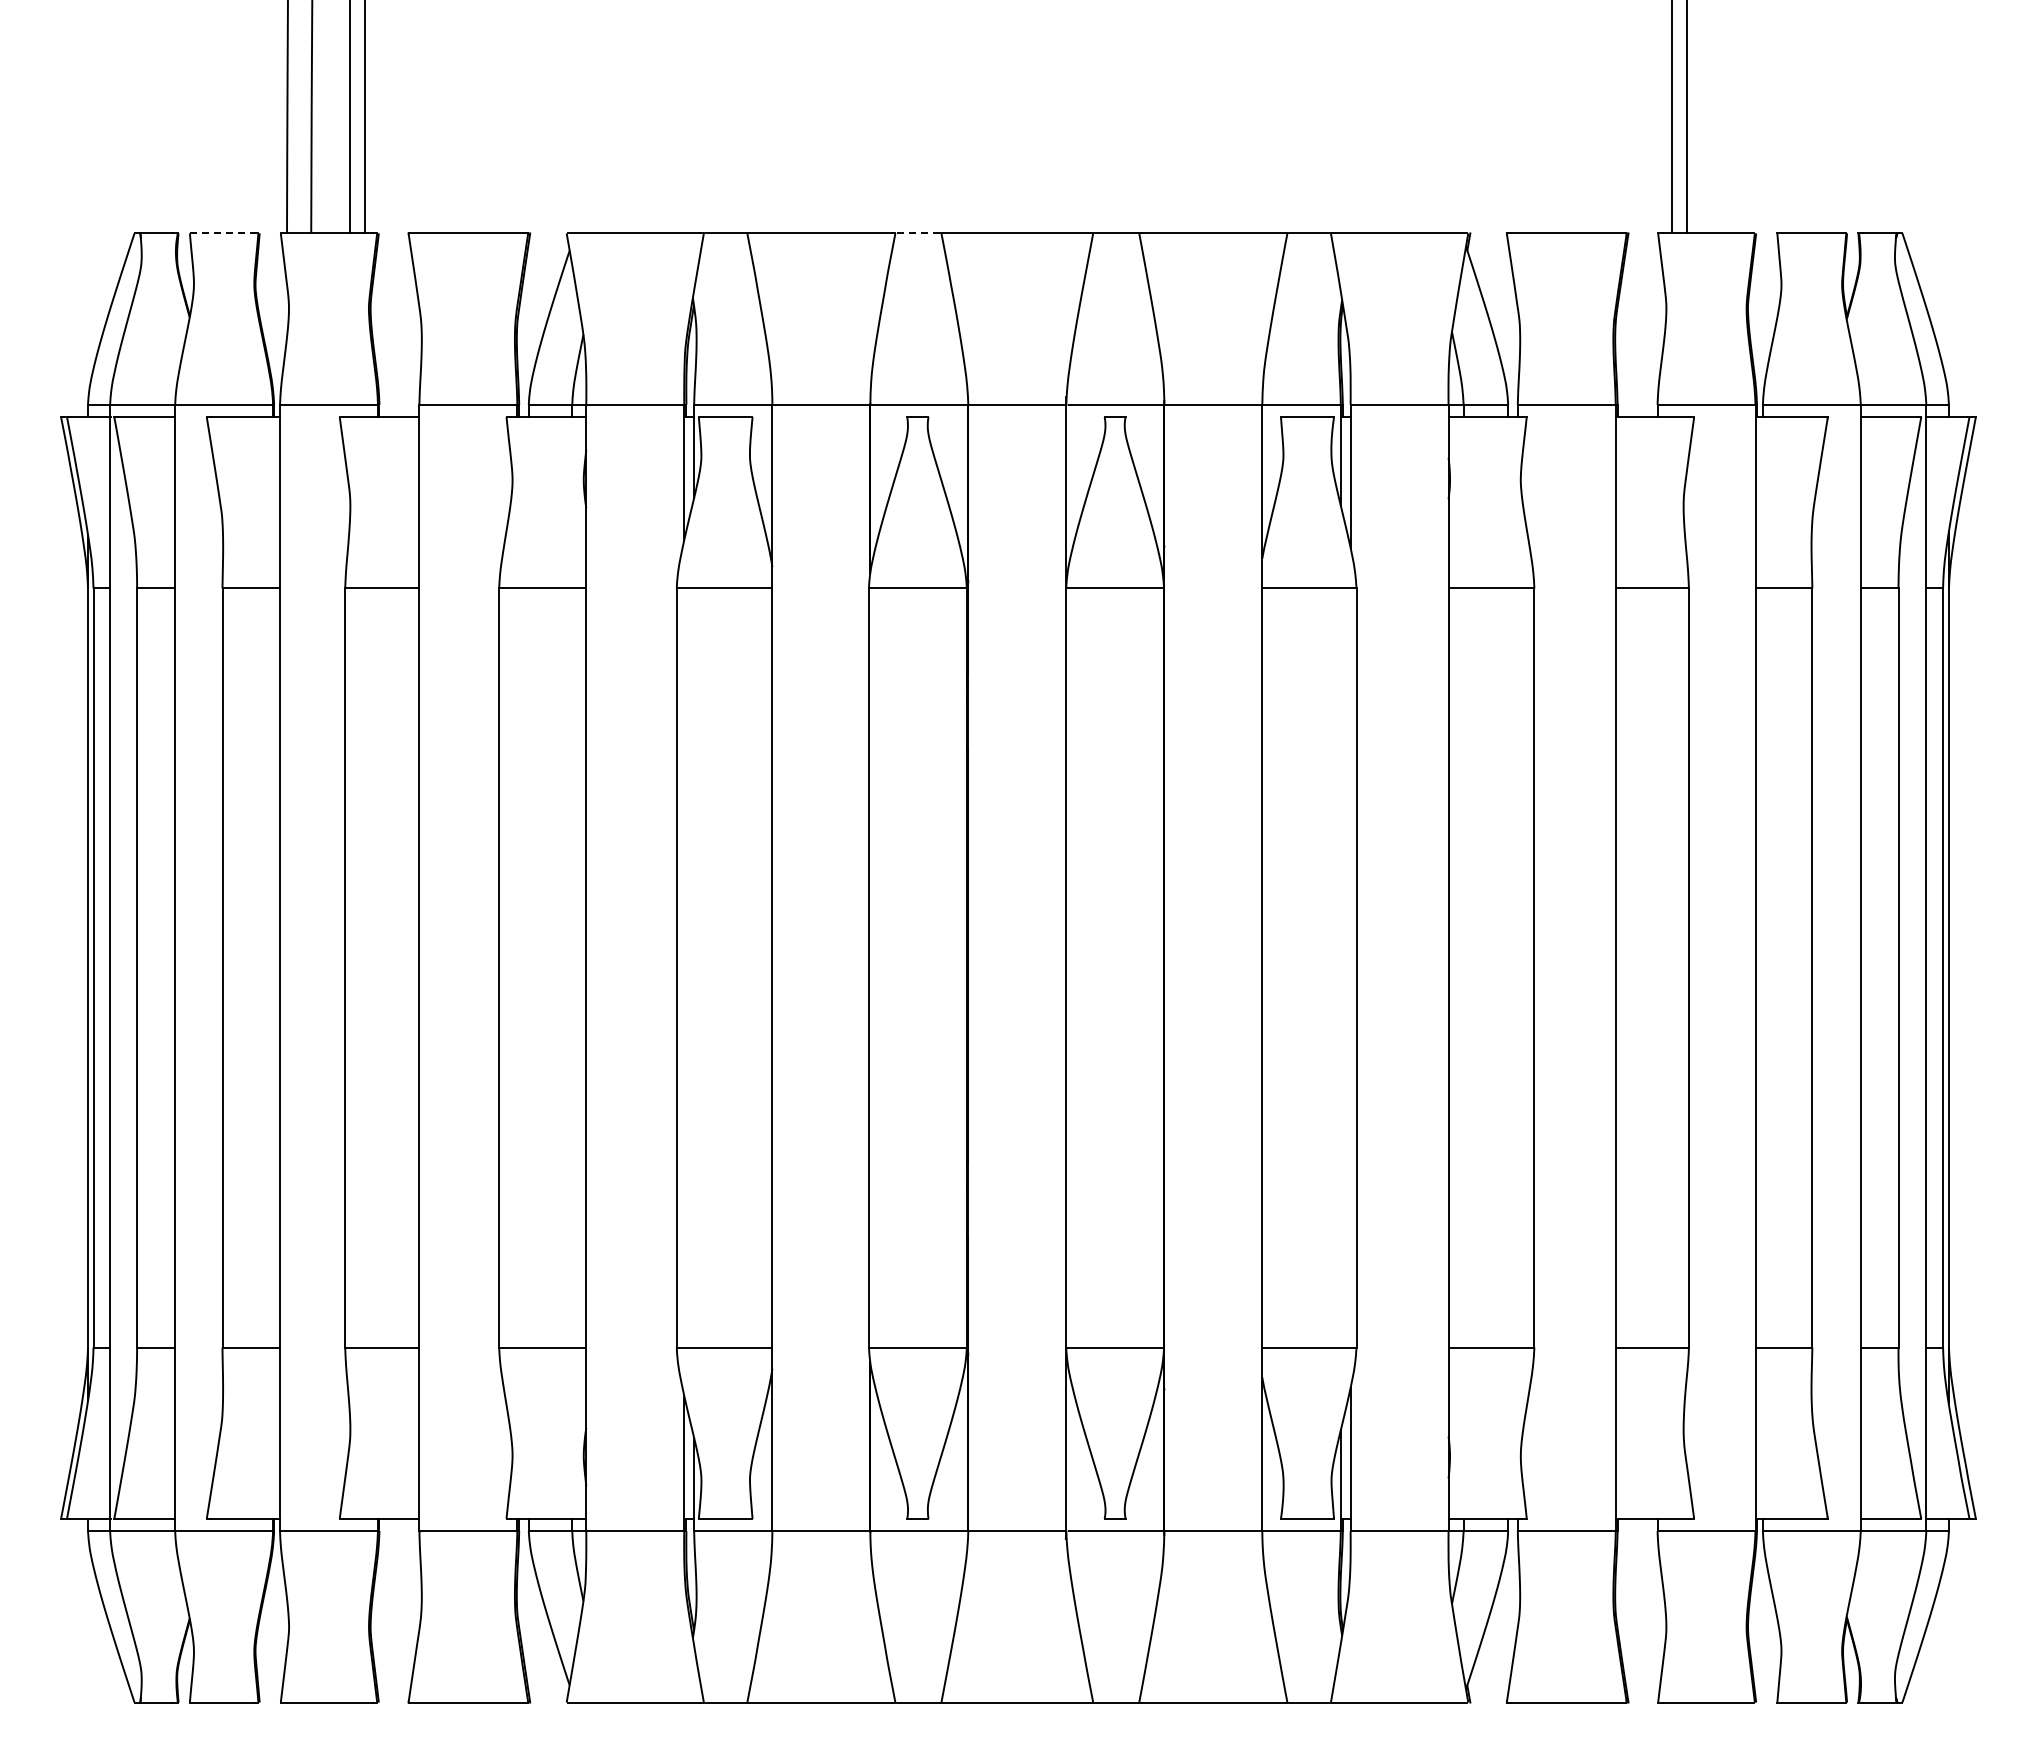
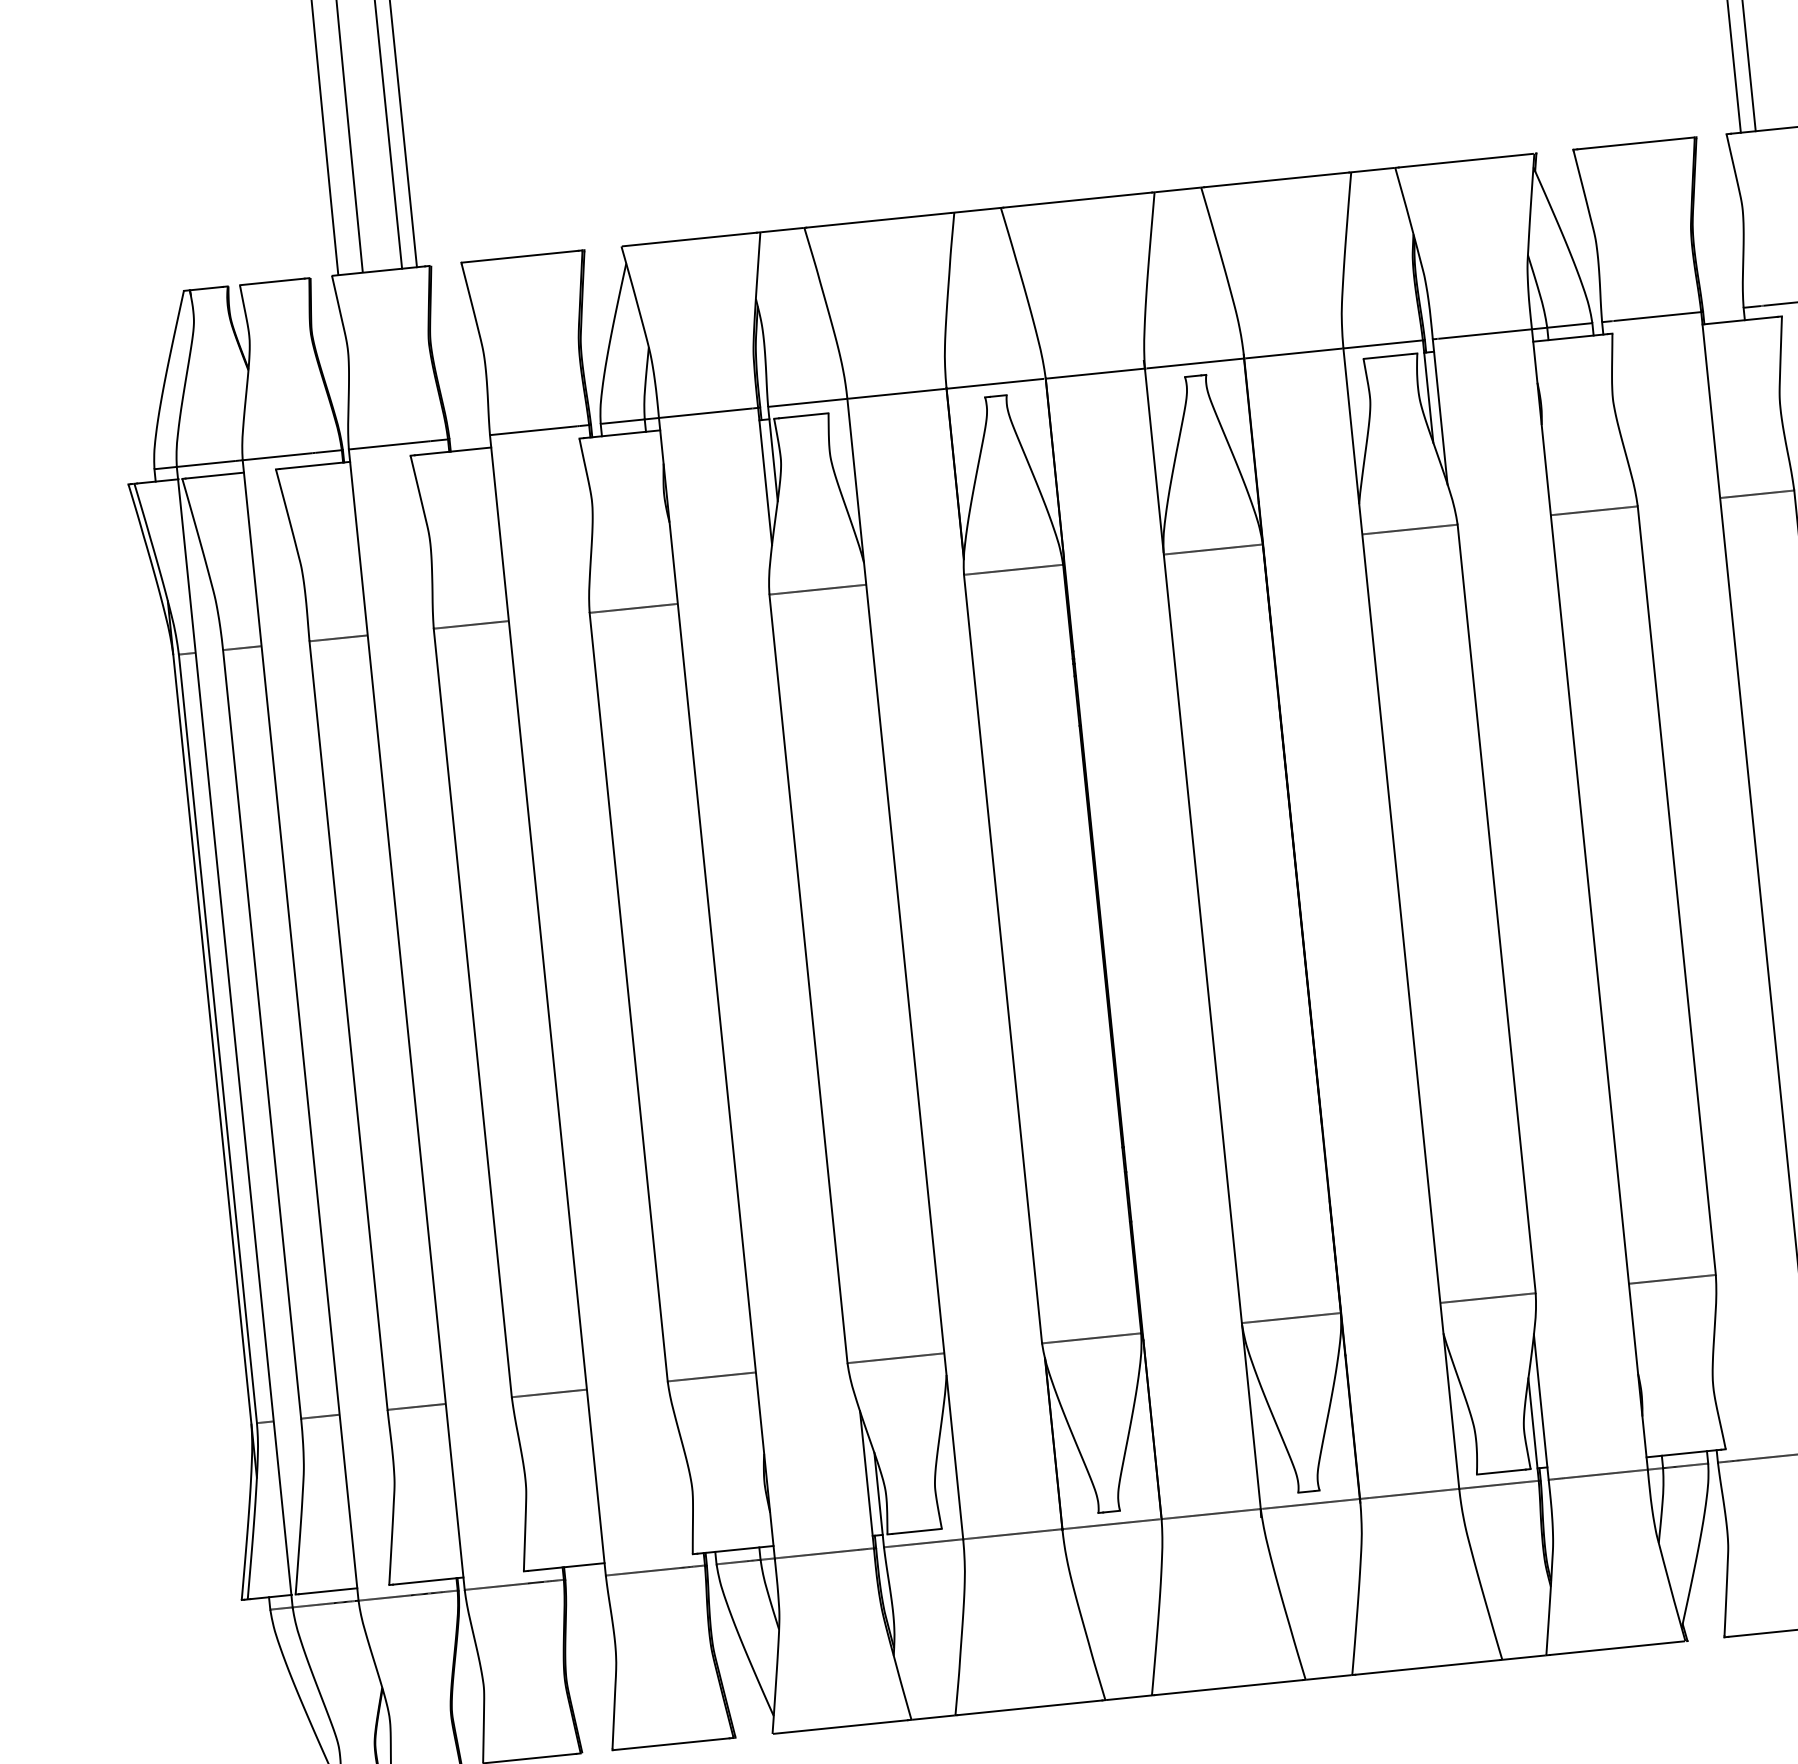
line: (221, 233) -> (271, 282), dashed -> solid
line: (918, 233) -> (977, 210), dashed -> solid

